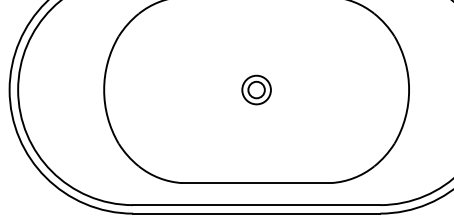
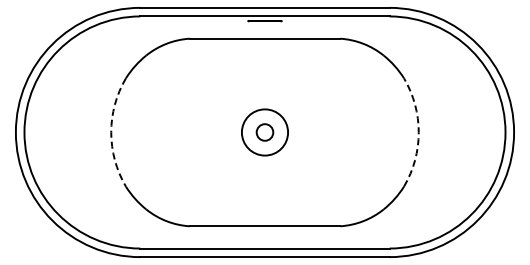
arc: (104, 90) -> (111, 132), solid -> dashed
circle: (256, 90) -> (264, 132), size x1.6
arc: (408, 90) -> (418, 132), solid -> dashed

